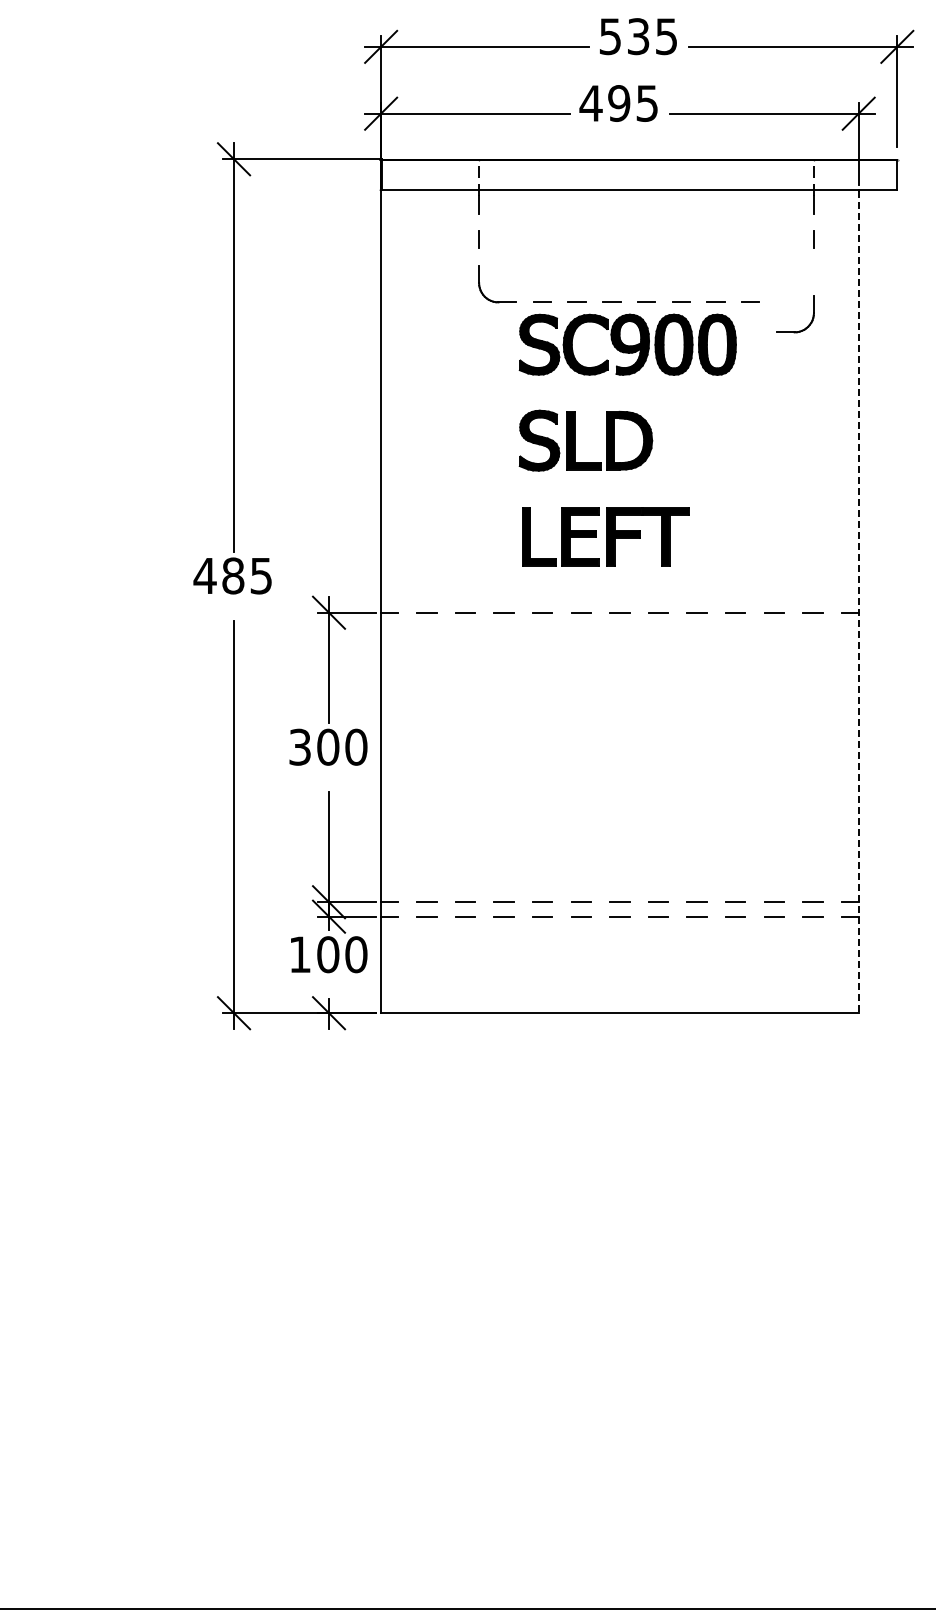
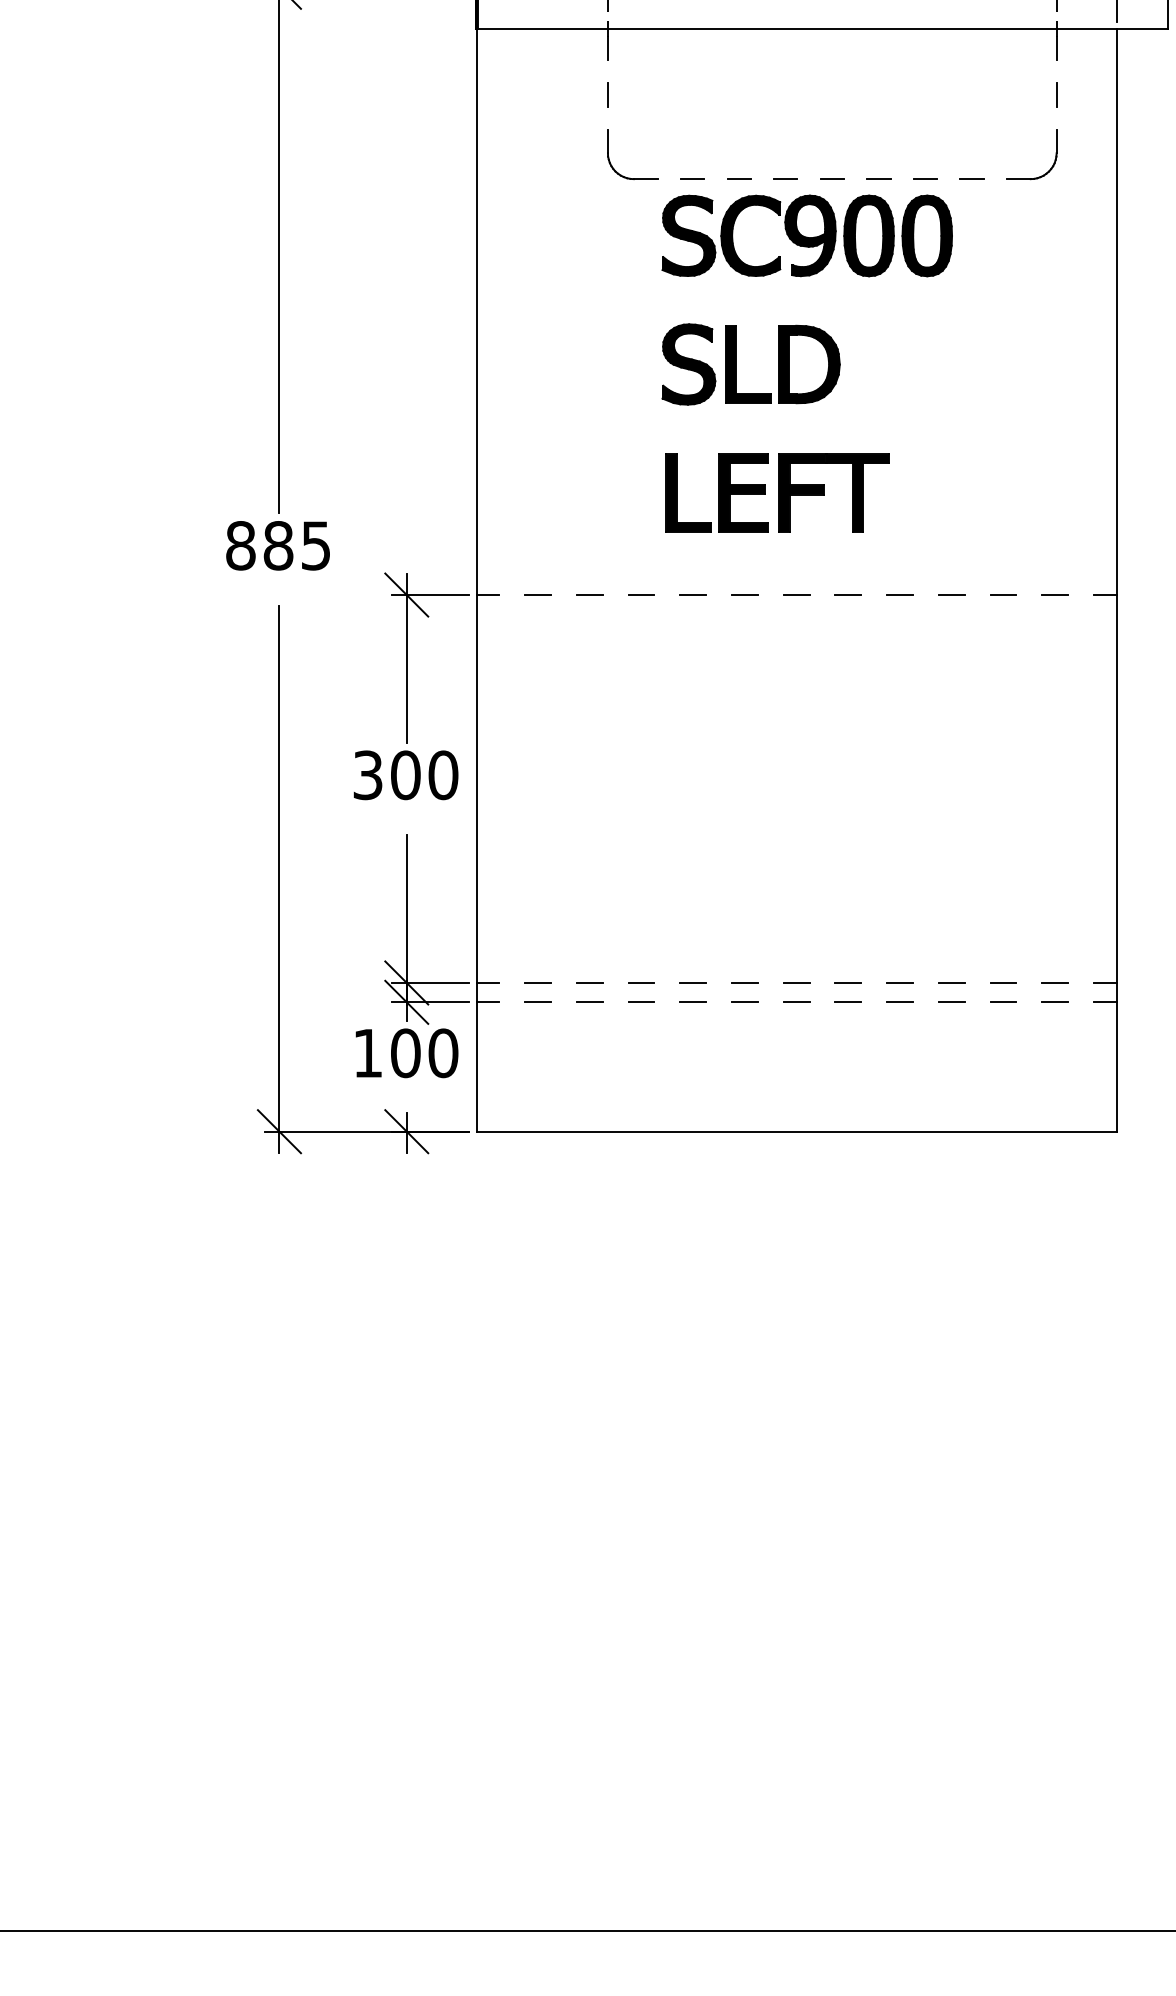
part: (807, 325) -> (1047, 169), moved
text: (204, 575) -> (239, 545), 485 -> 885
line: (858, 602) -> (1116, 581), dashed -> solid

